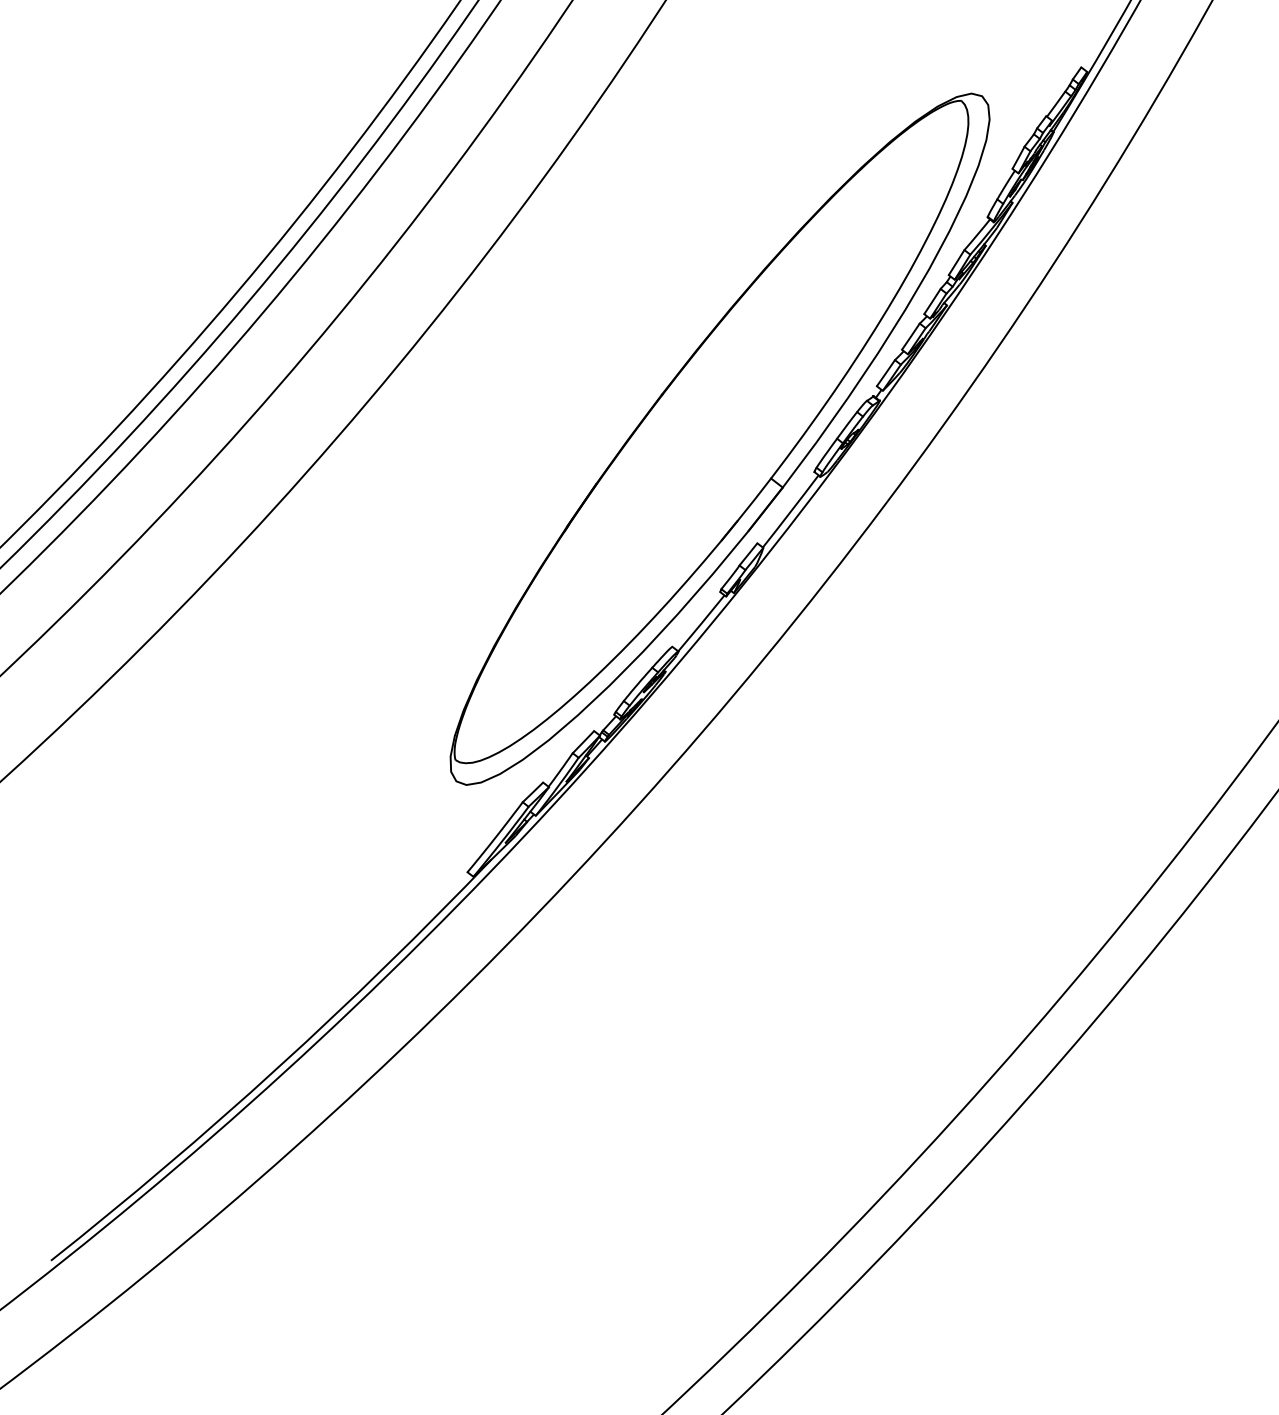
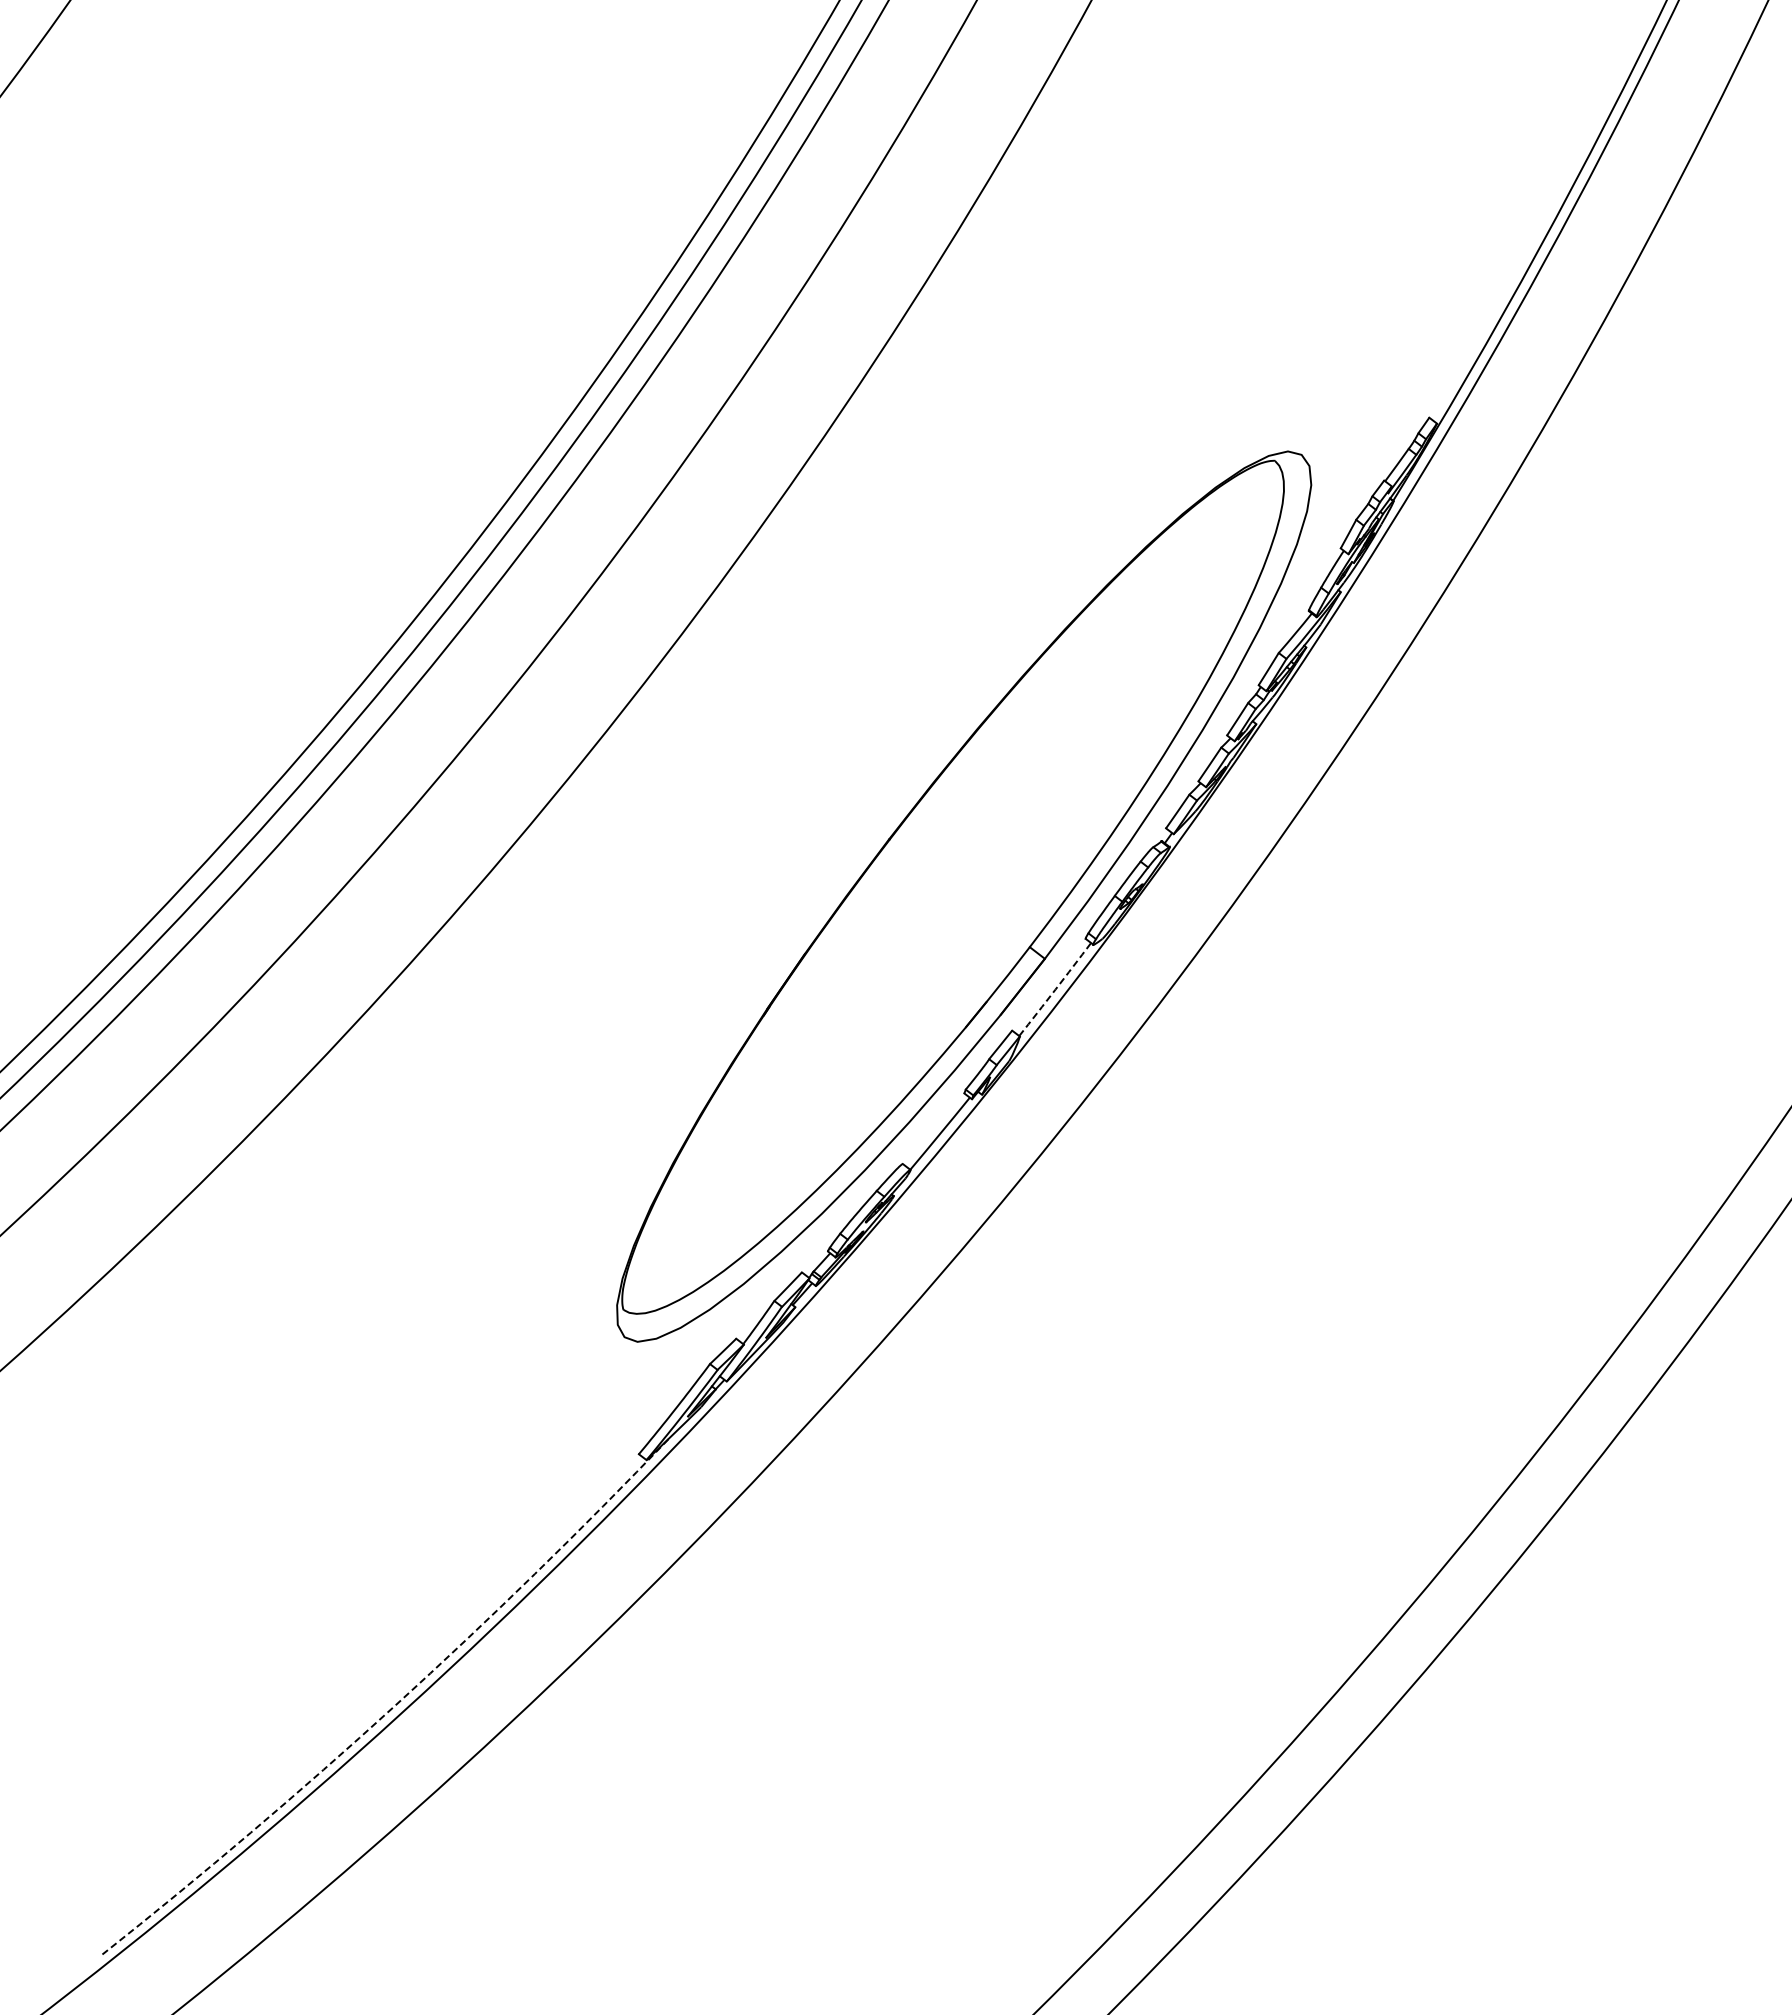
arc: (791, 511) -> (1055, 989), solid -> dashed
arc: (278, 1067) -> (395, 1705), solid -> dashed

